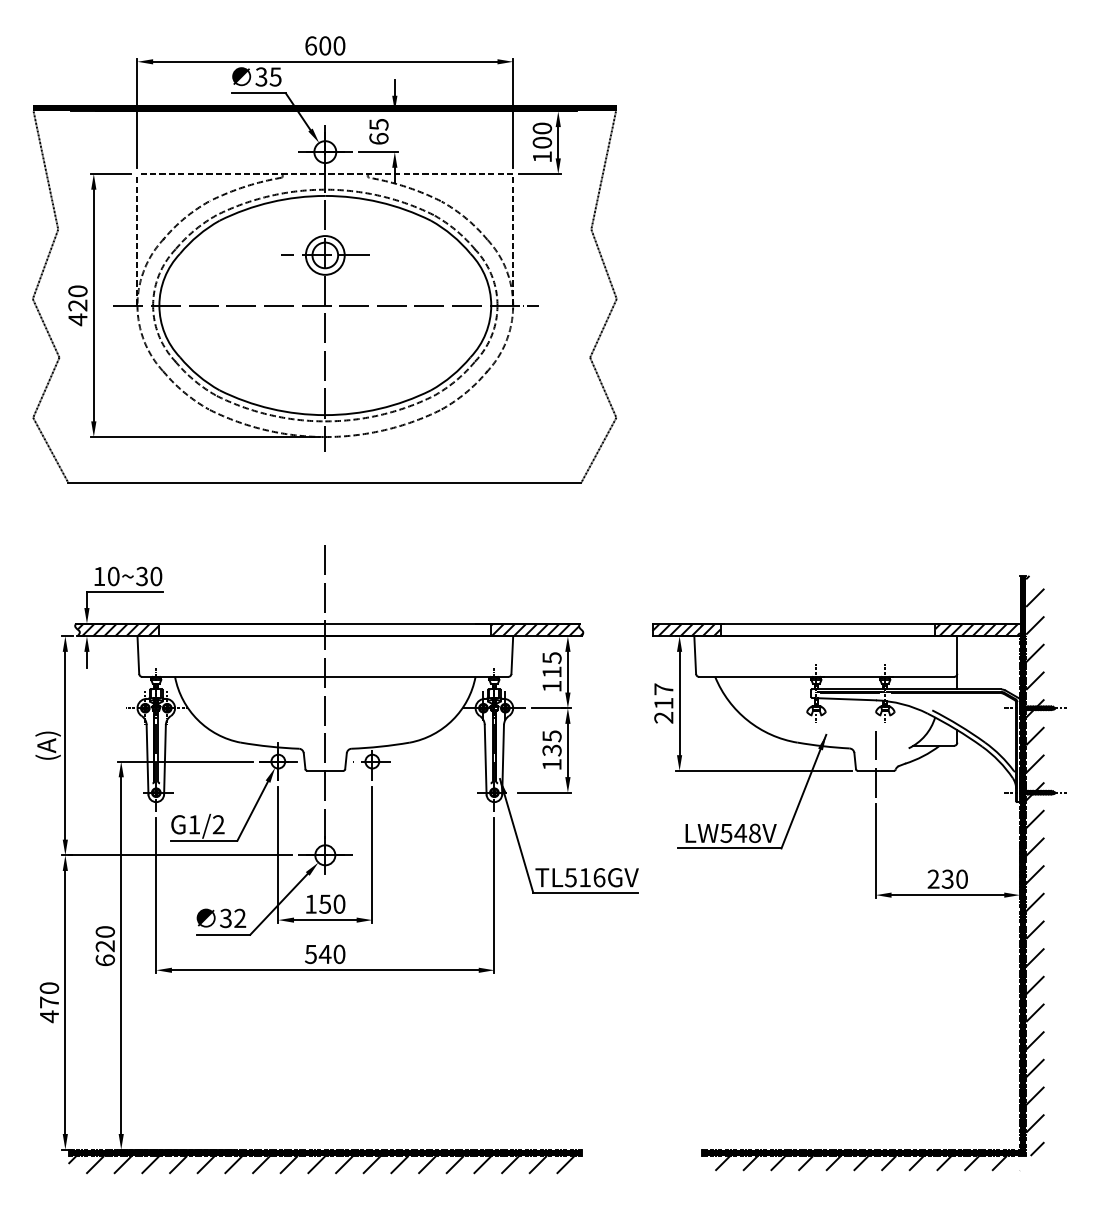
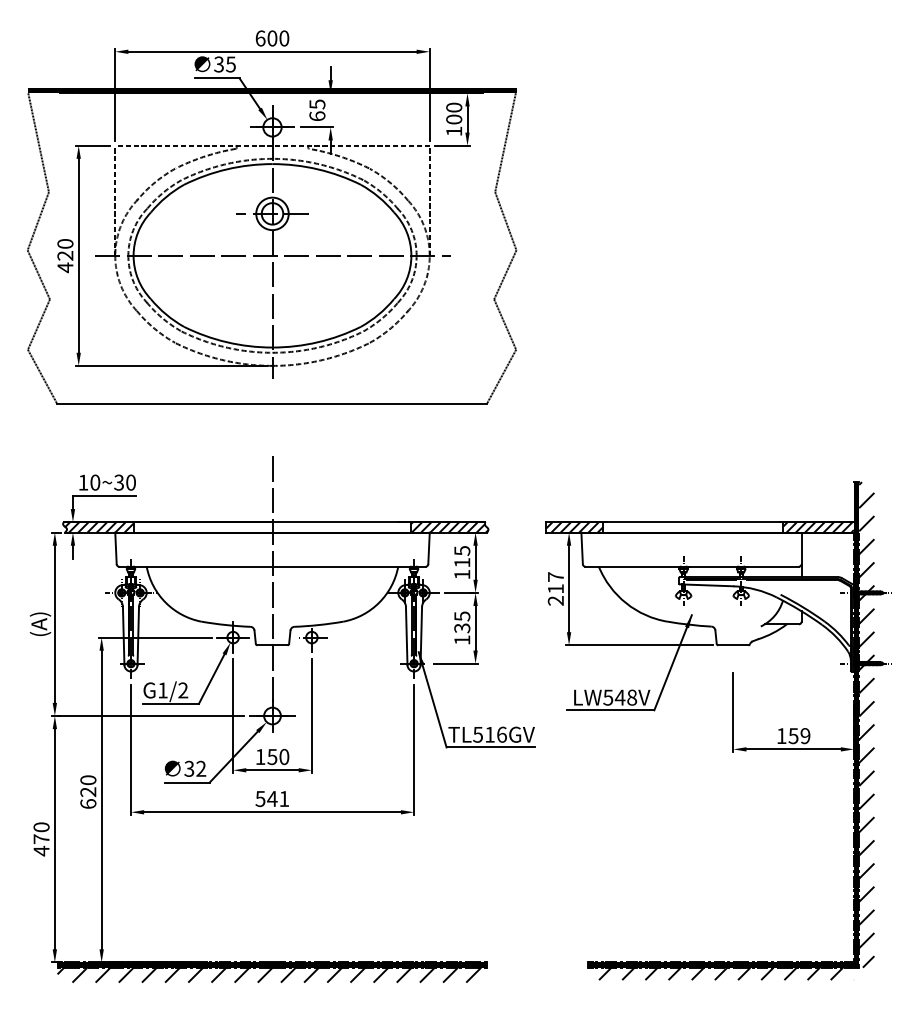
line: (876, 765) -> (733, 640), removed
text: (947, 879) -> (793, 736), 230 -> 159
text: (339, 953) -> (284, 798), 540 -> 541

